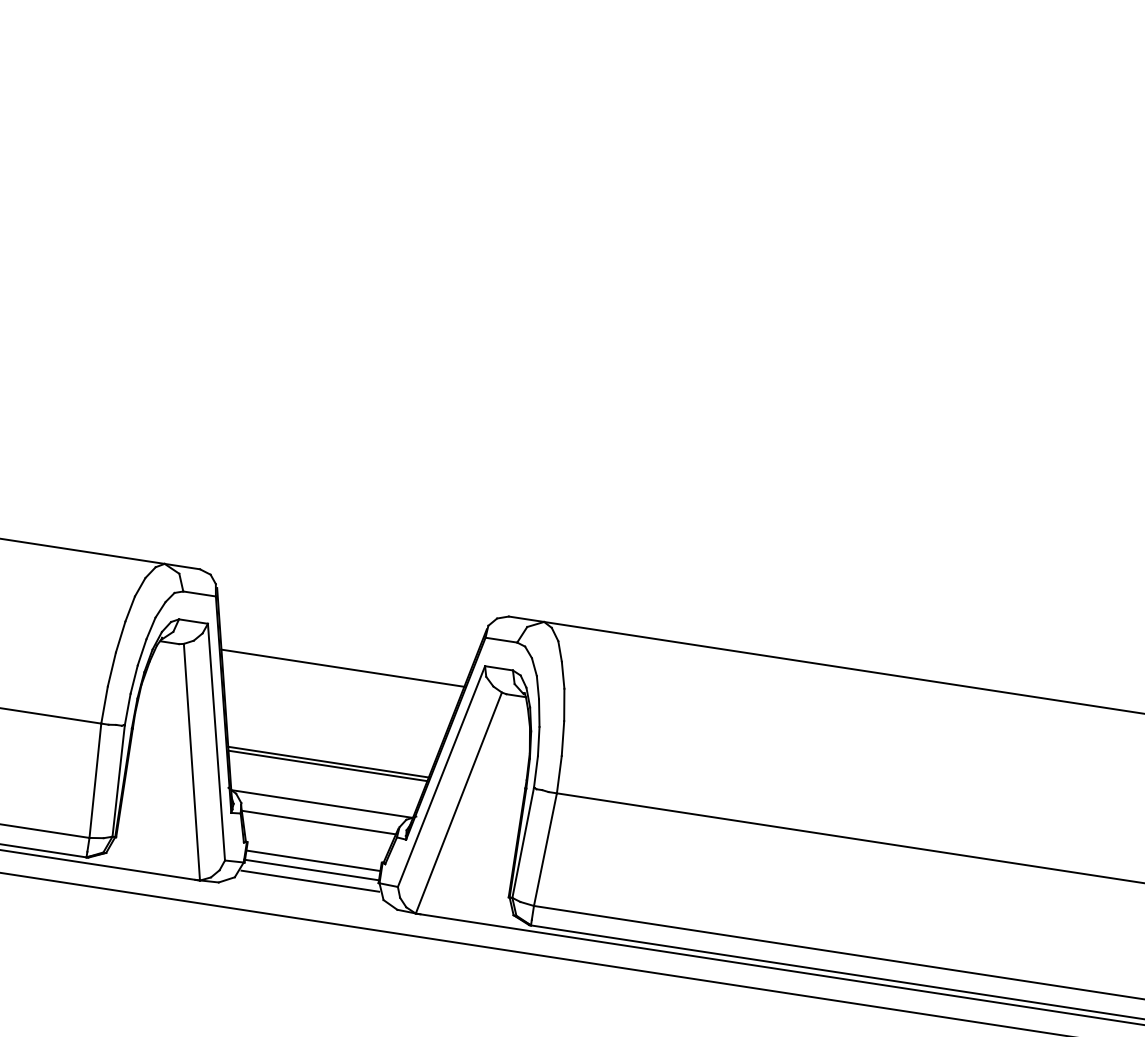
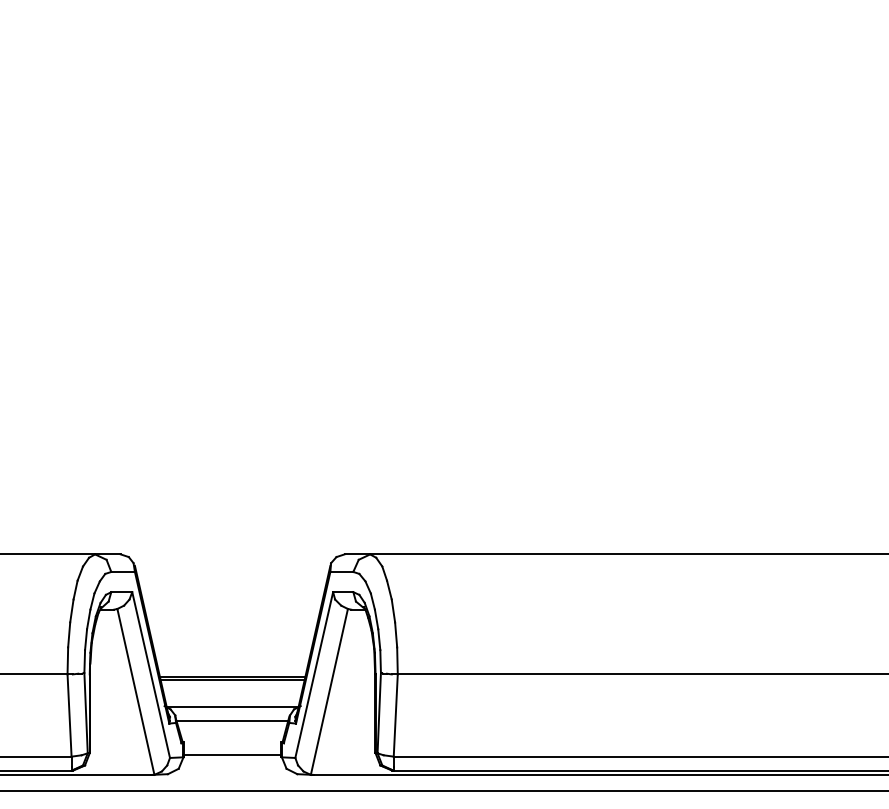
line: (342, 668) -> (232, 609), removed
line: (313, 860) -> (232, 748), removed
line: (310, 881) -> (232, 763), removed

